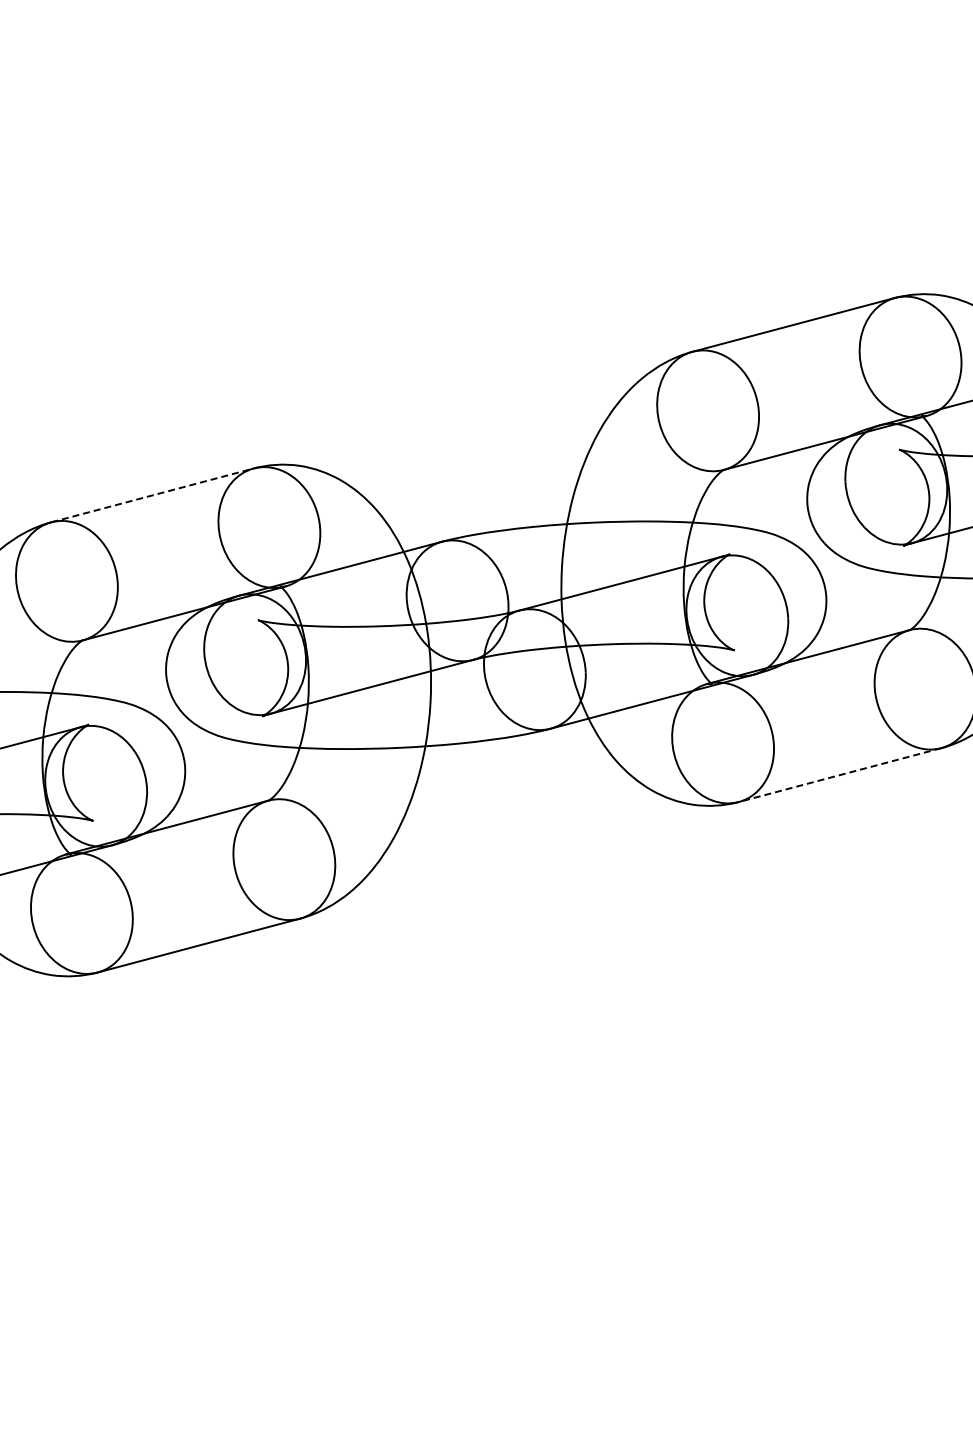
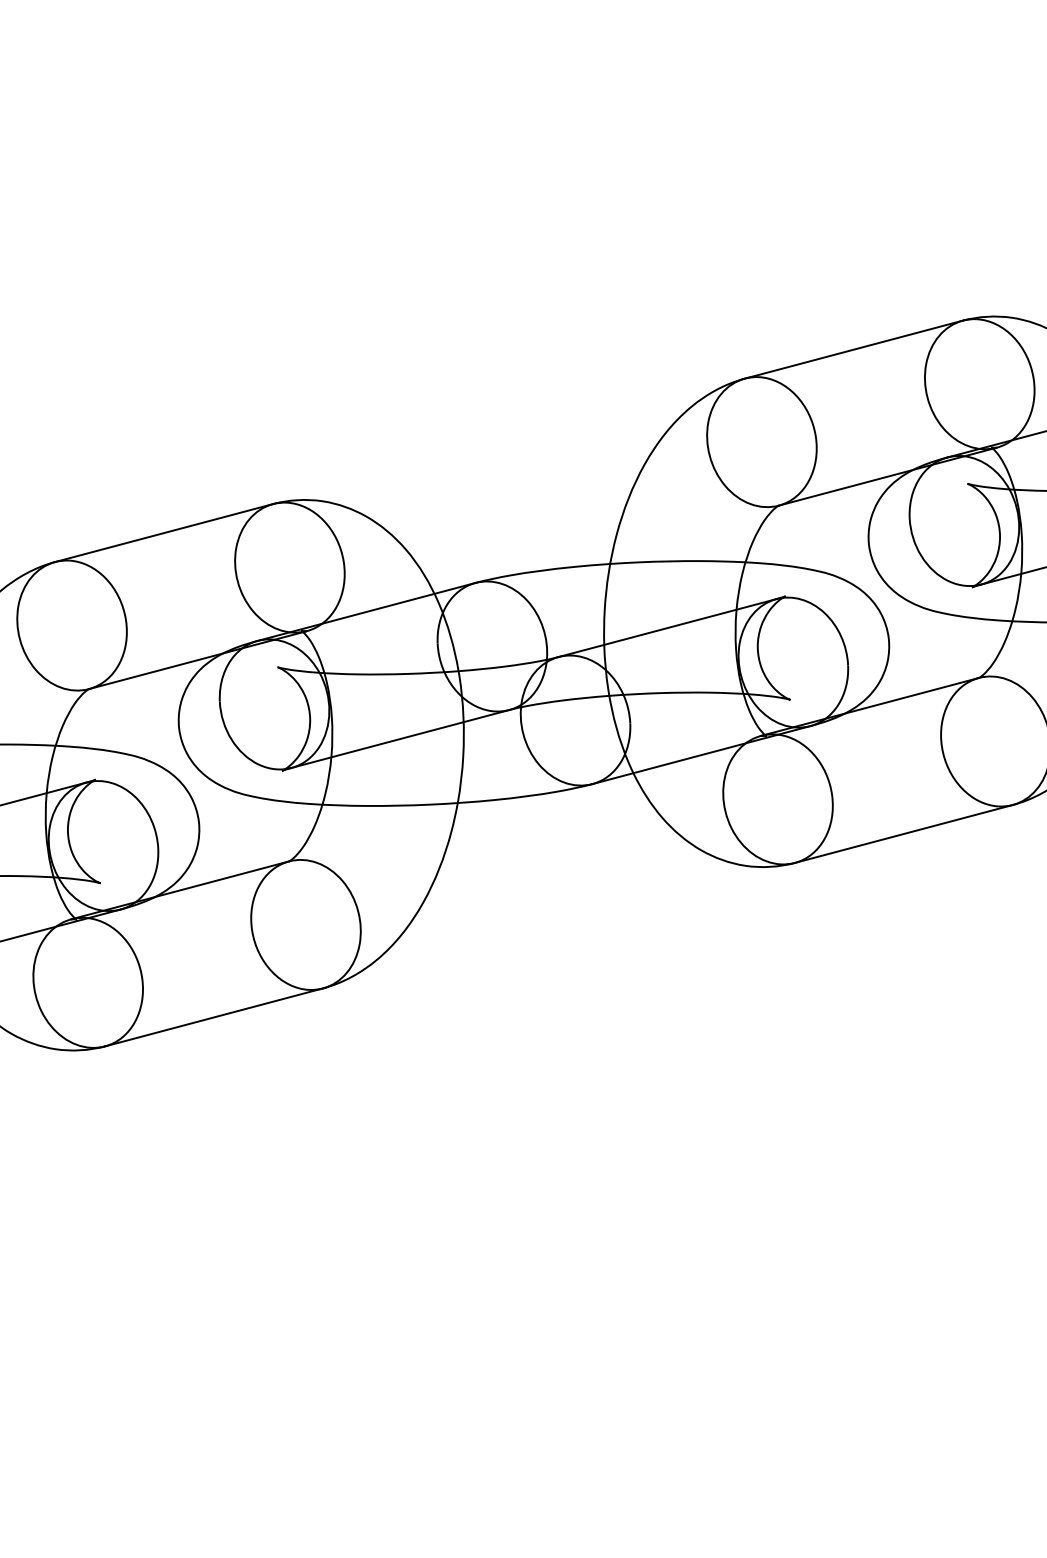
line: (152, 495) -> (164, 533), dashed -> solid
line: (840, 775) -> (904, 834), dashed -> solid

